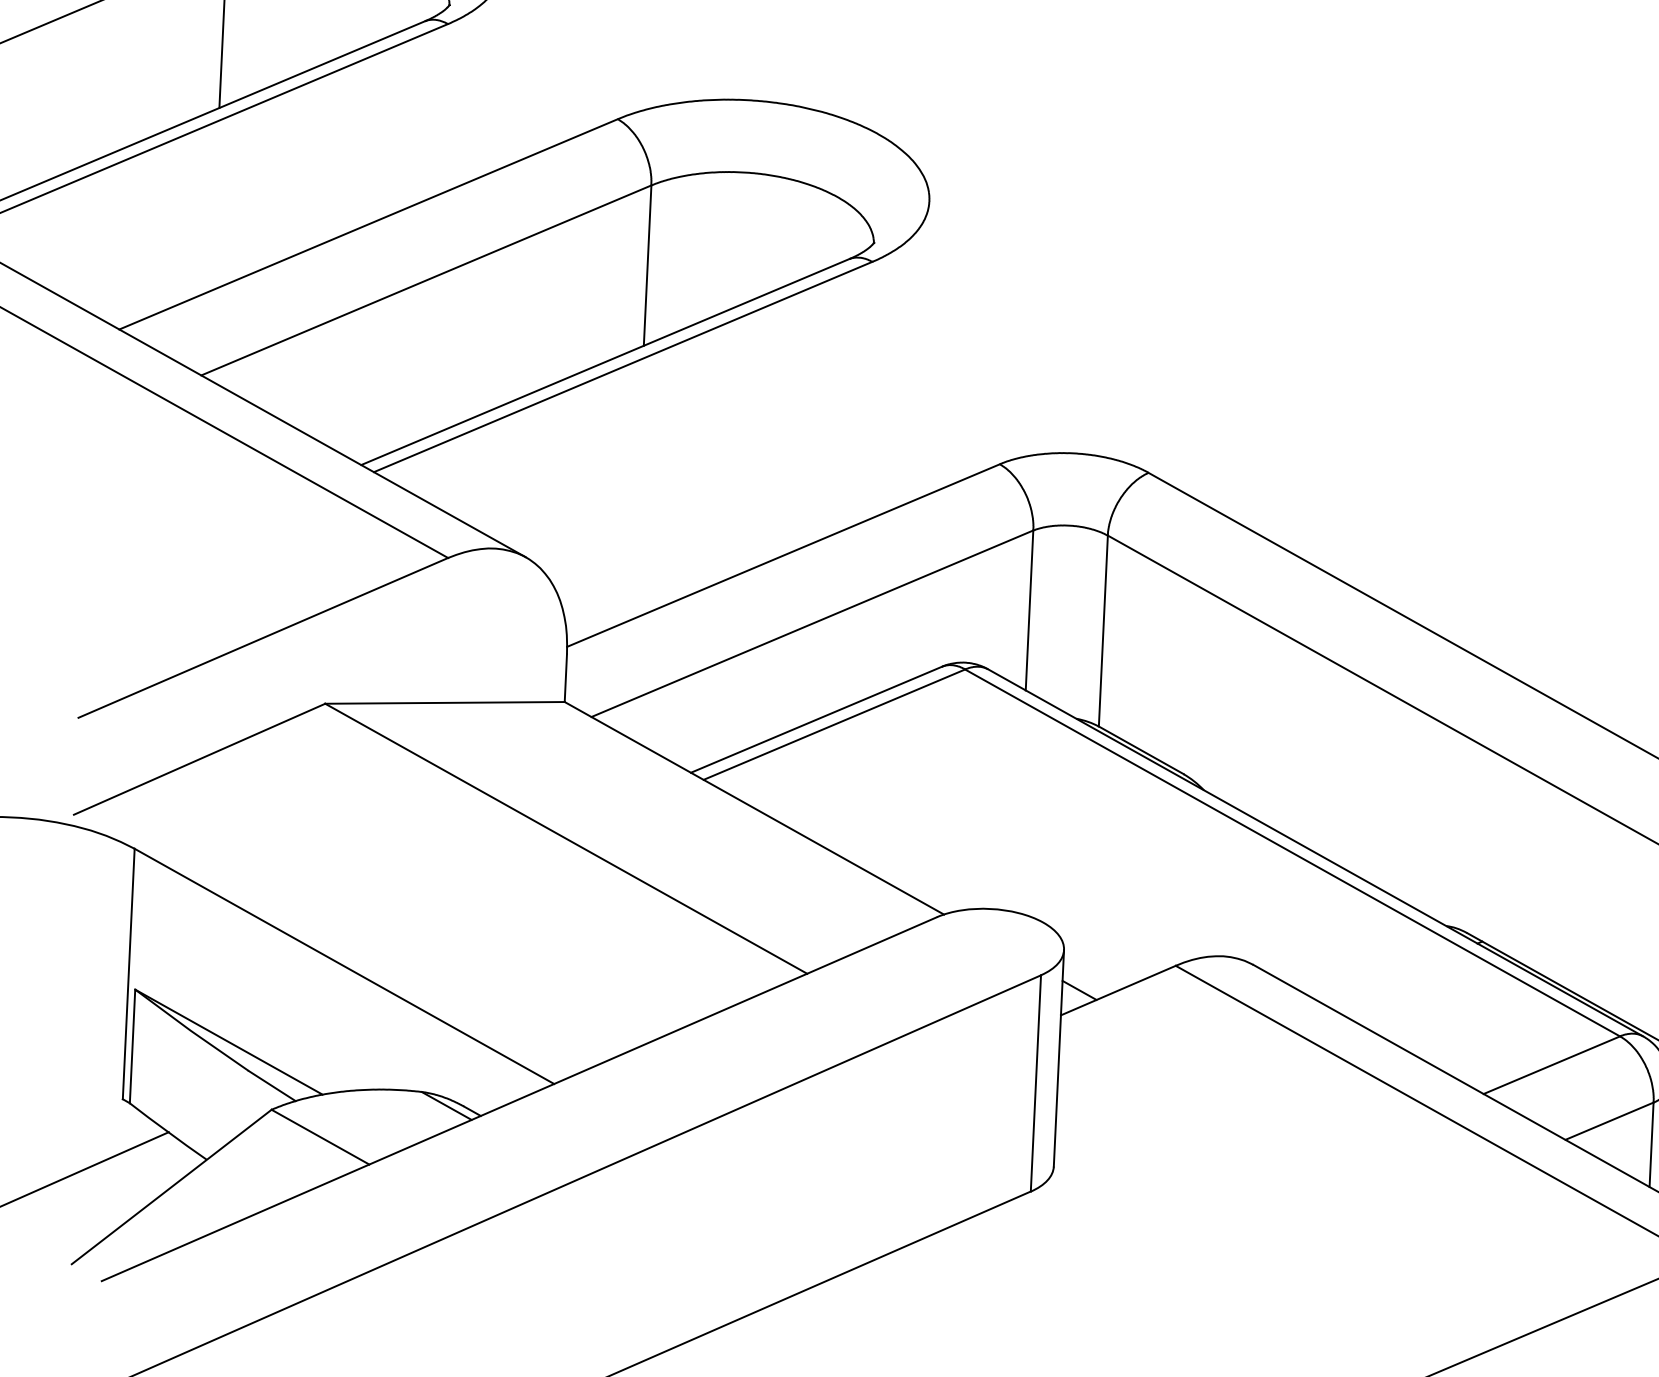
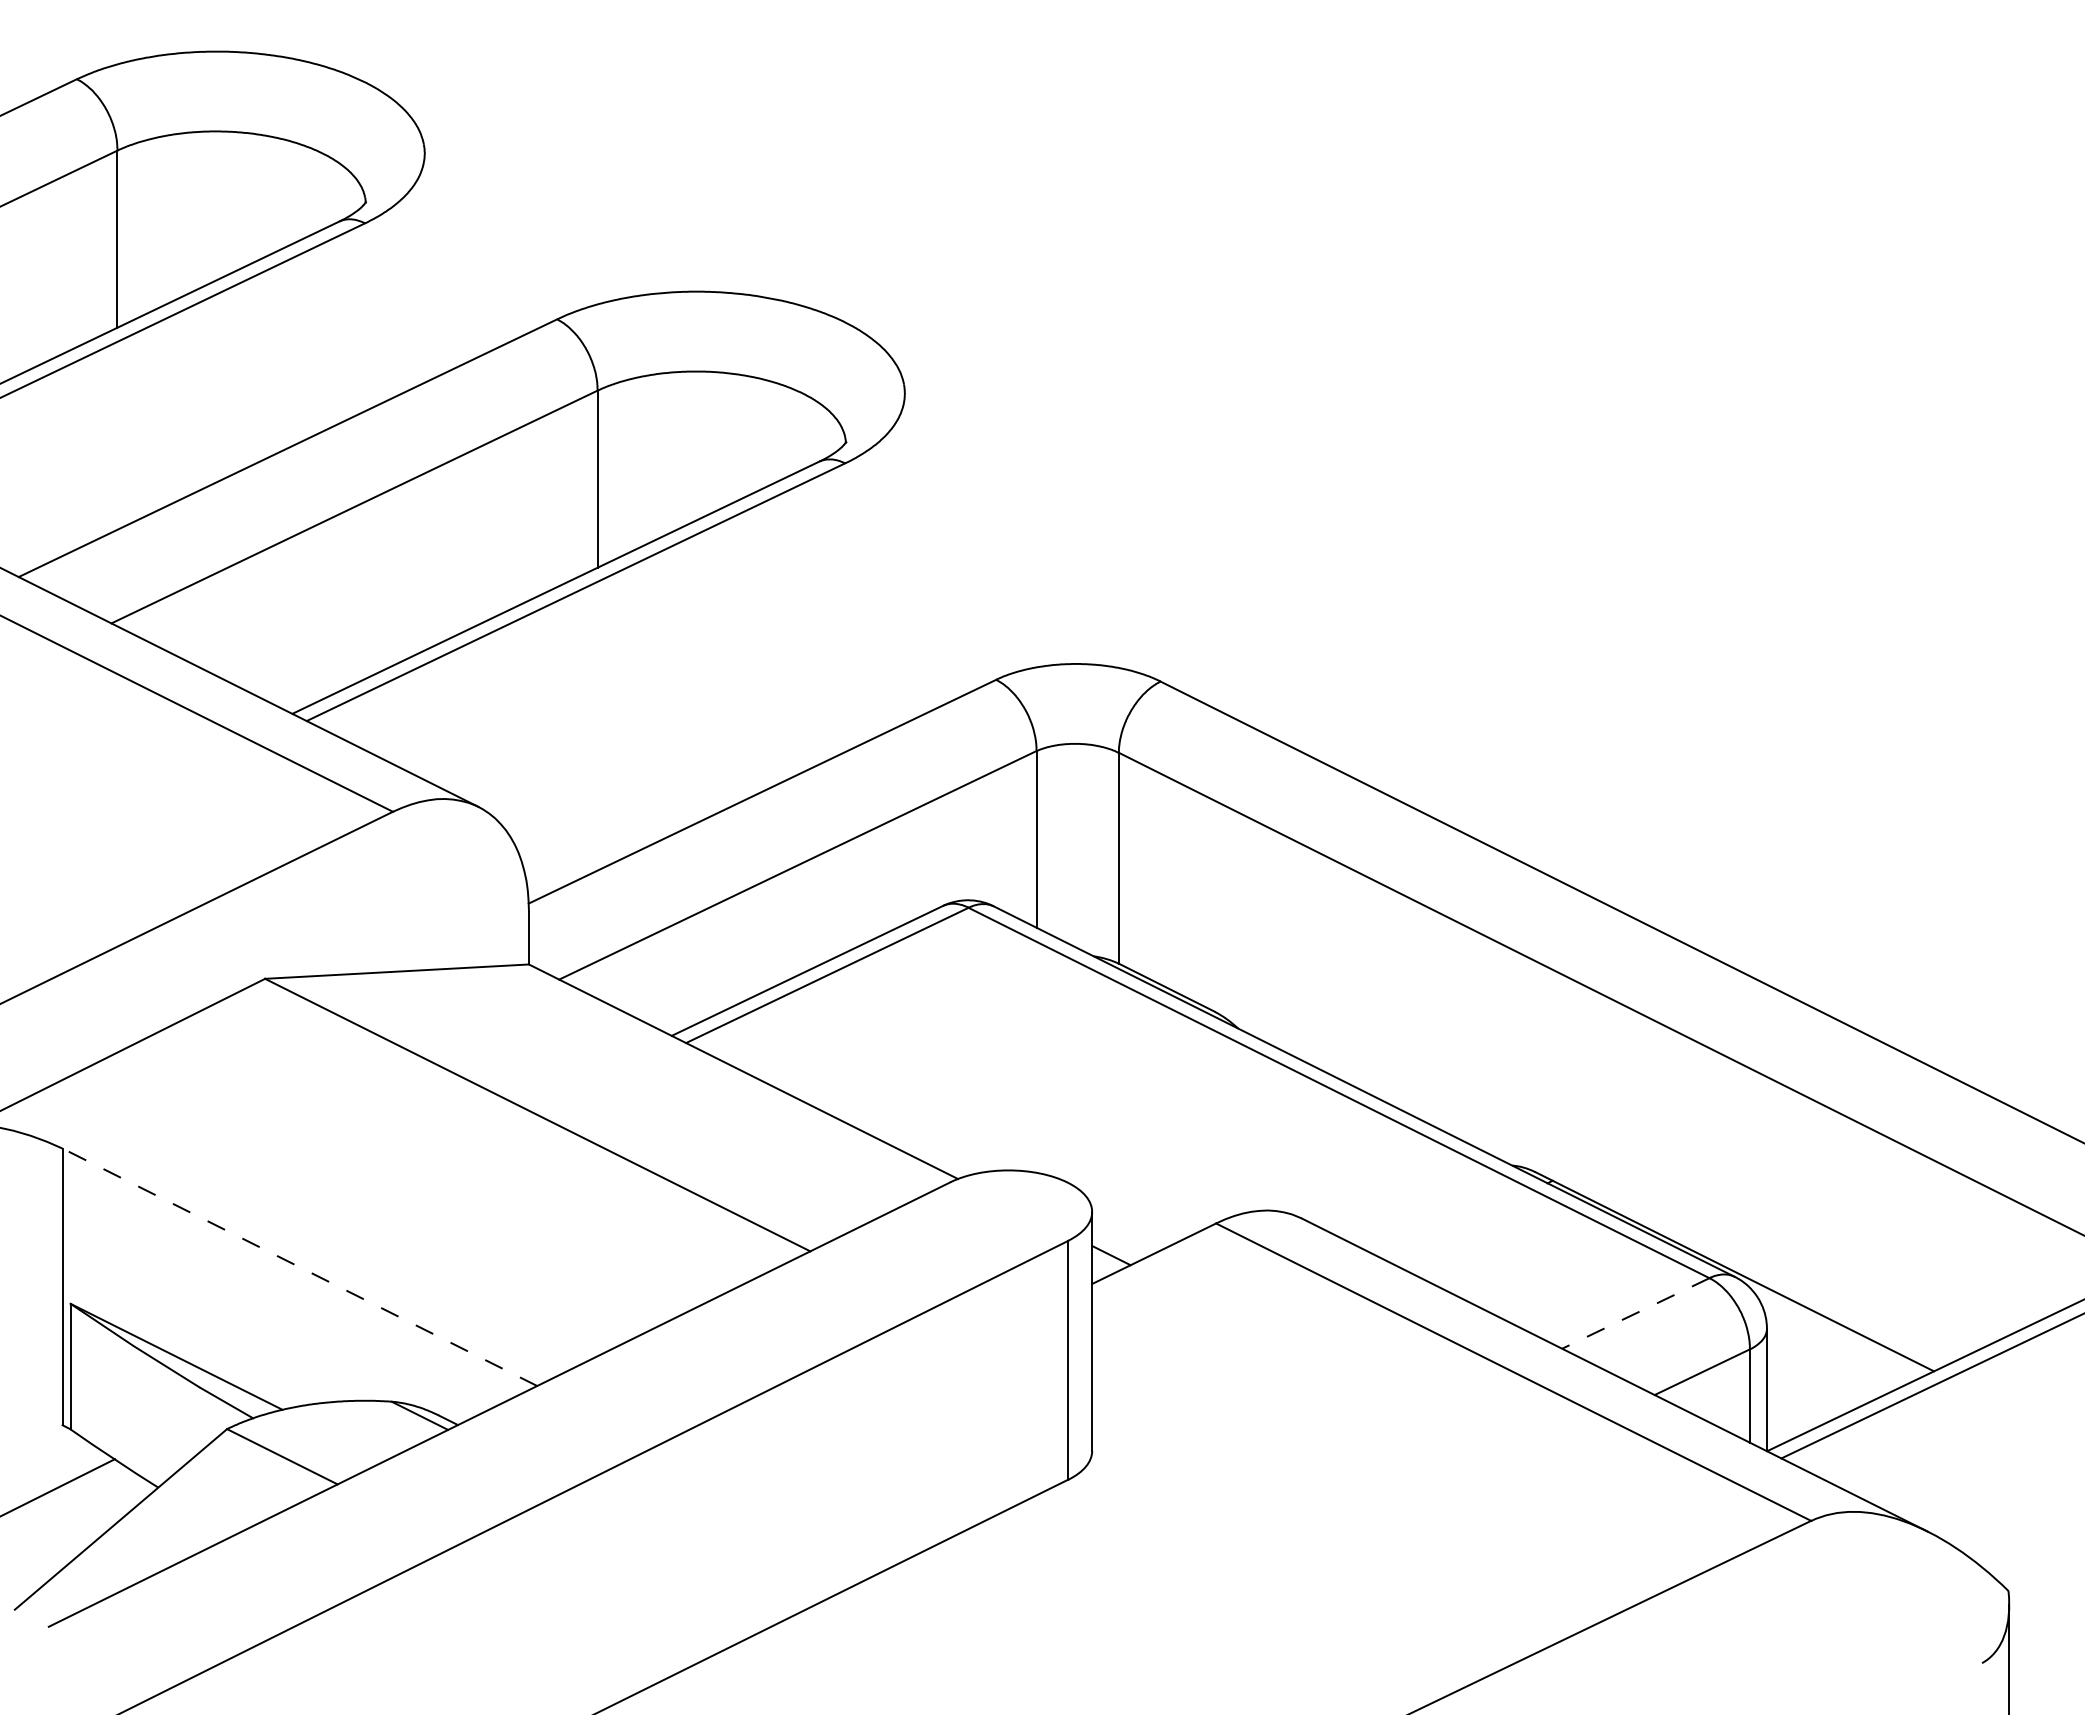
line: (344, 966) -> (299, 1267), solid -> dashed
line: (1551, 1065) -> (1635, 1313), solid -> dashed

